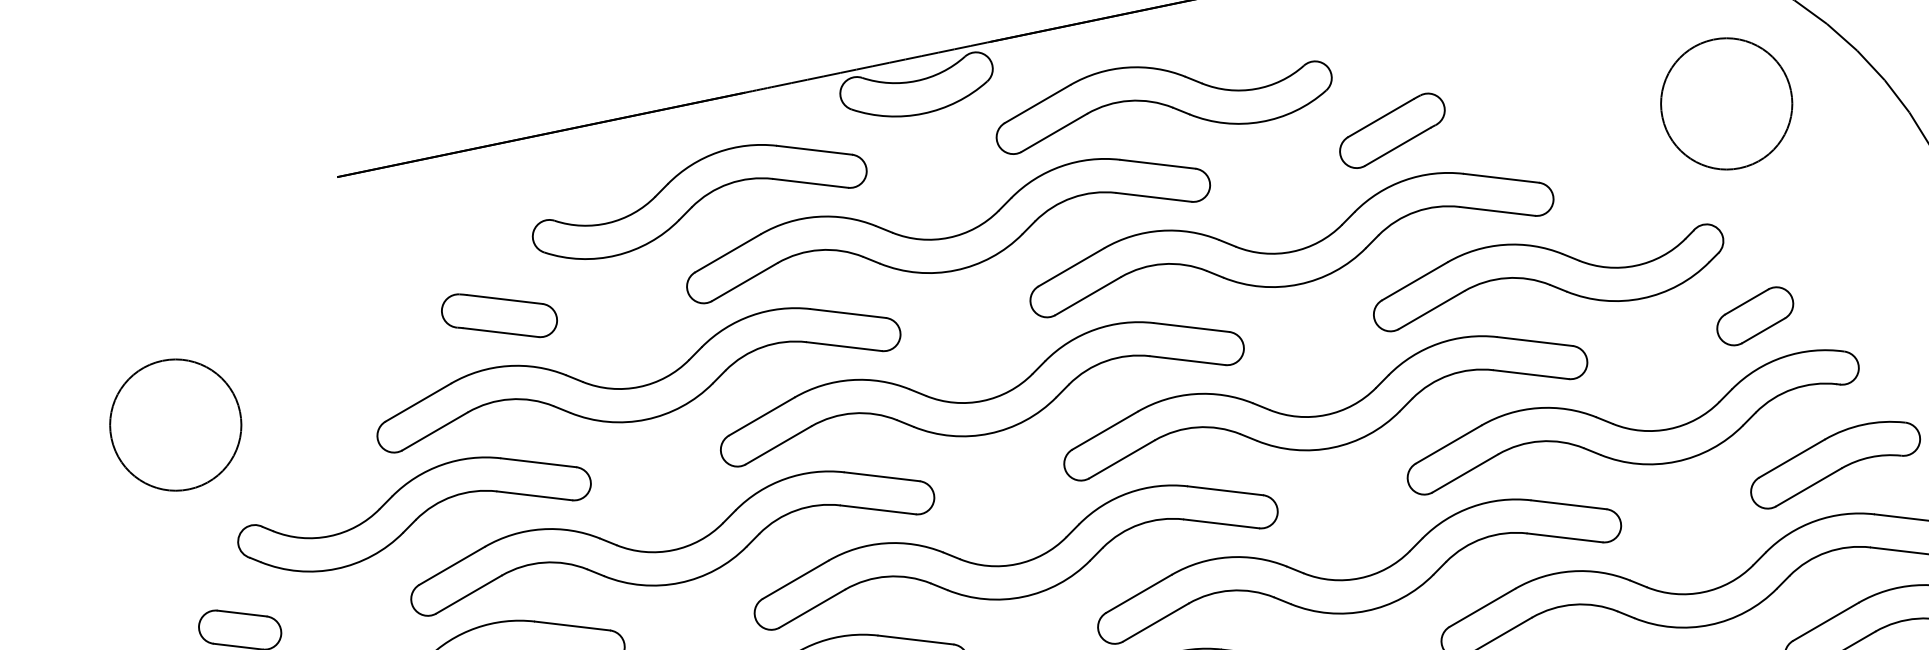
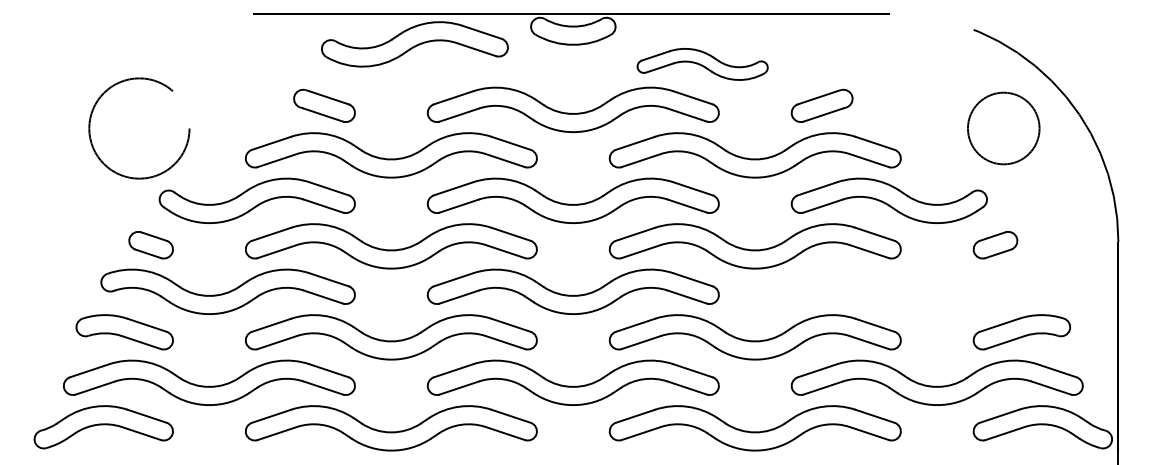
part: (1162, 100) -> (702, 64), size x0.7
part: (697, 197) -> (414, 44), moved
circle: (175, 425) -> (139, 128), size x1.4
part: (1634, 428) -> (918, 291), removed

